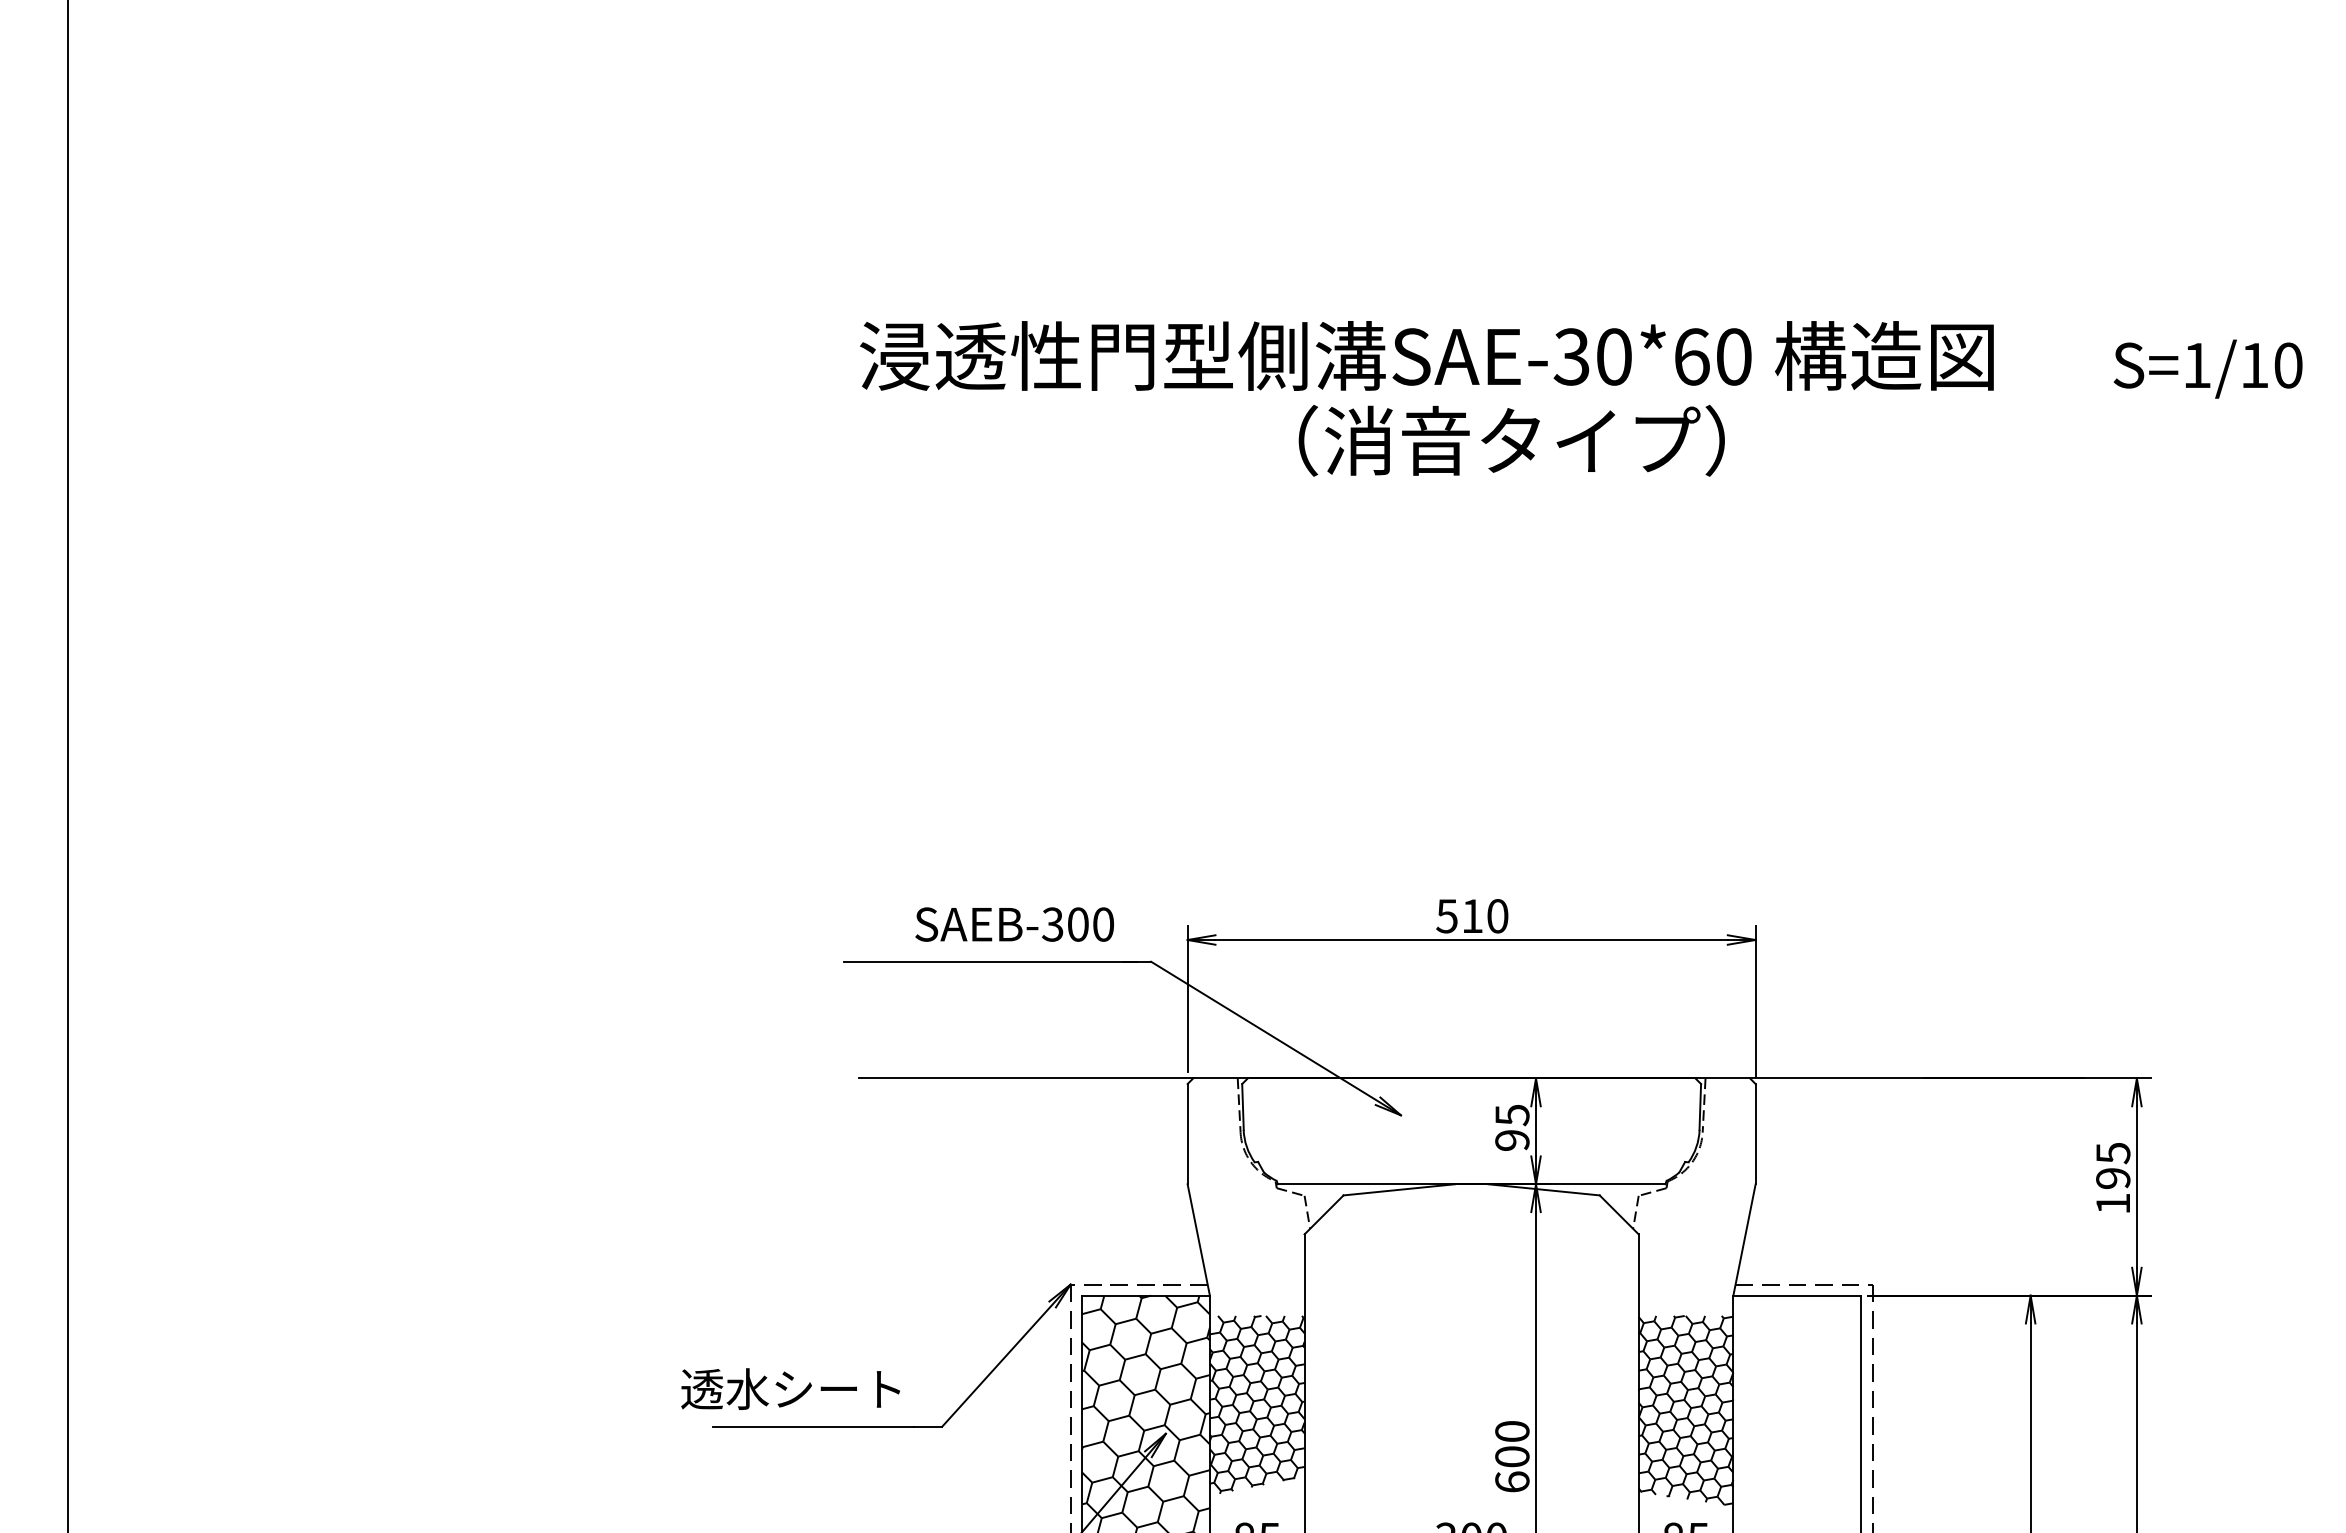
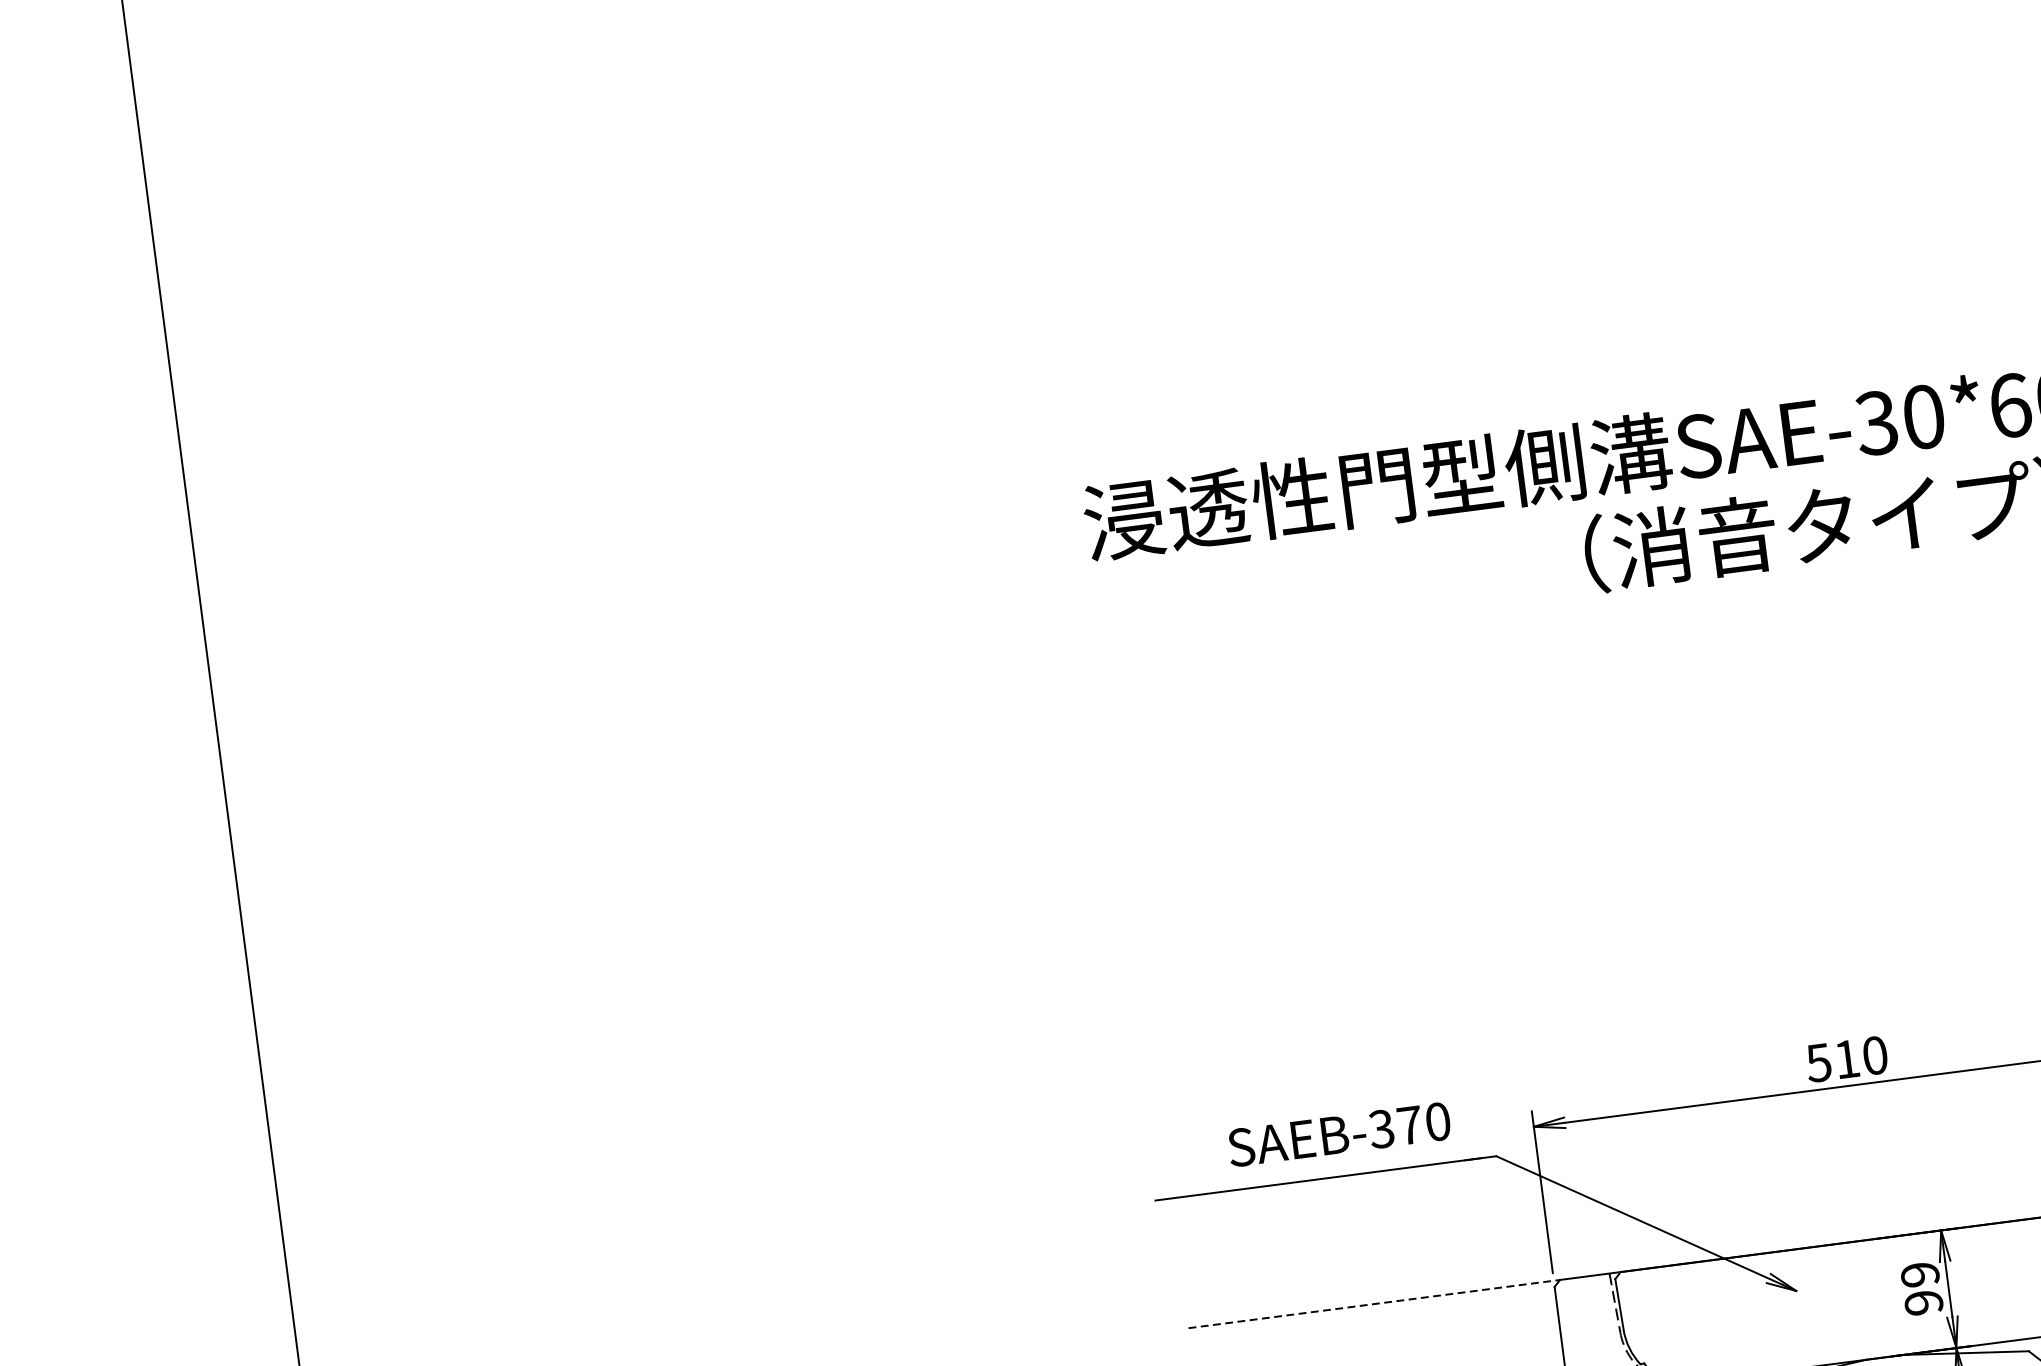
text: (1078, 924) -> (1410, 1125), SAEB-300 -> SAEB-370
line: (1026, 1078) -> (1374, 1304), solid -> dashed
text: (1512, 1115) -> (1920, 1275), 95 -> 99

